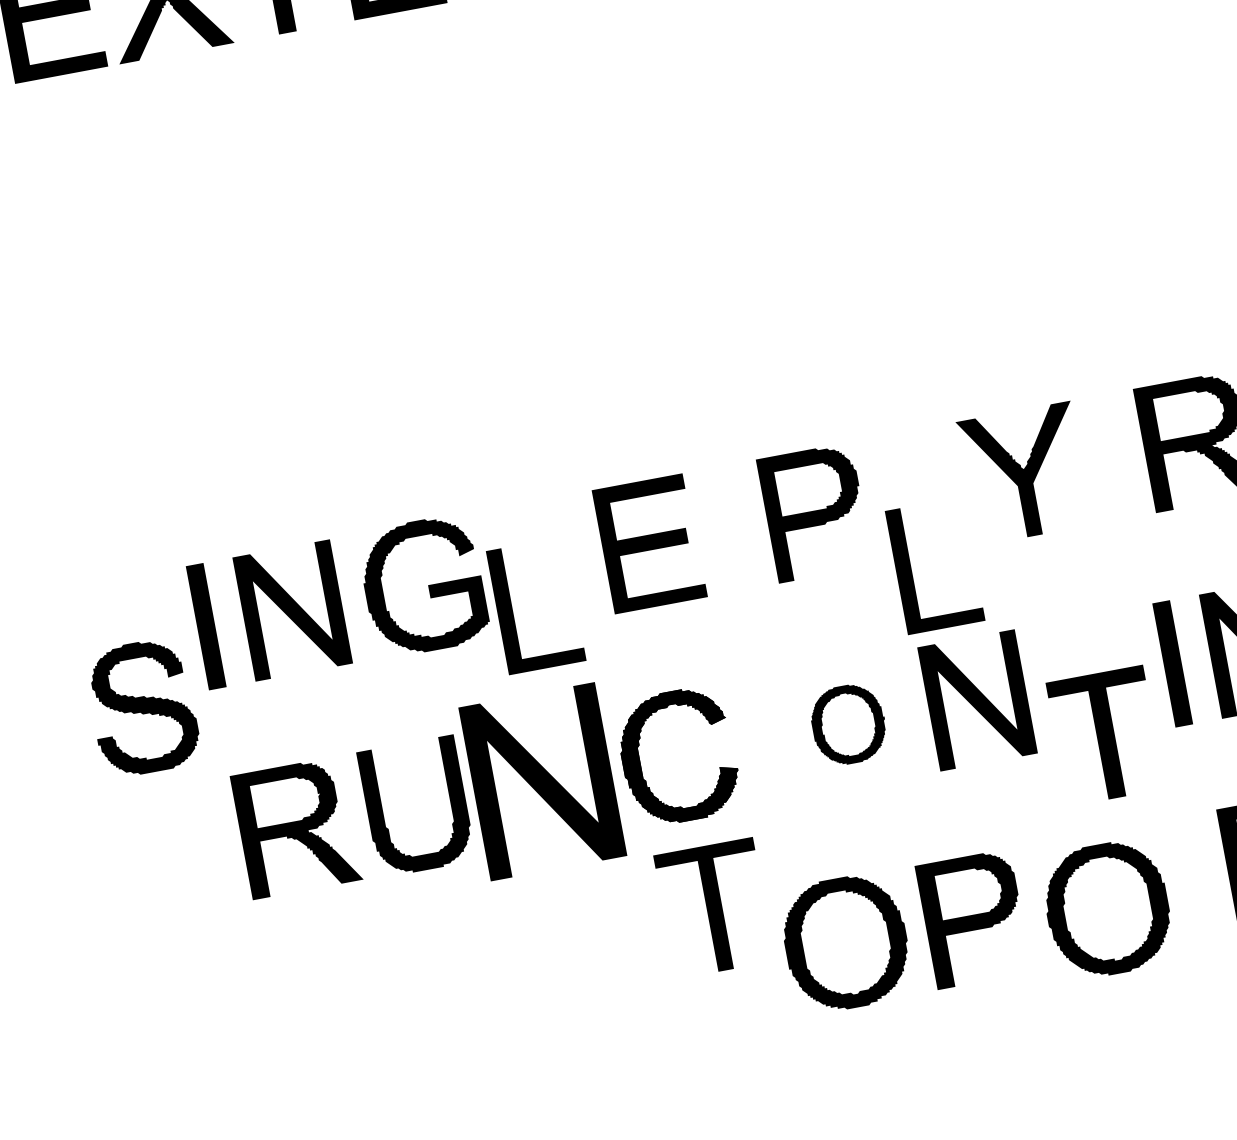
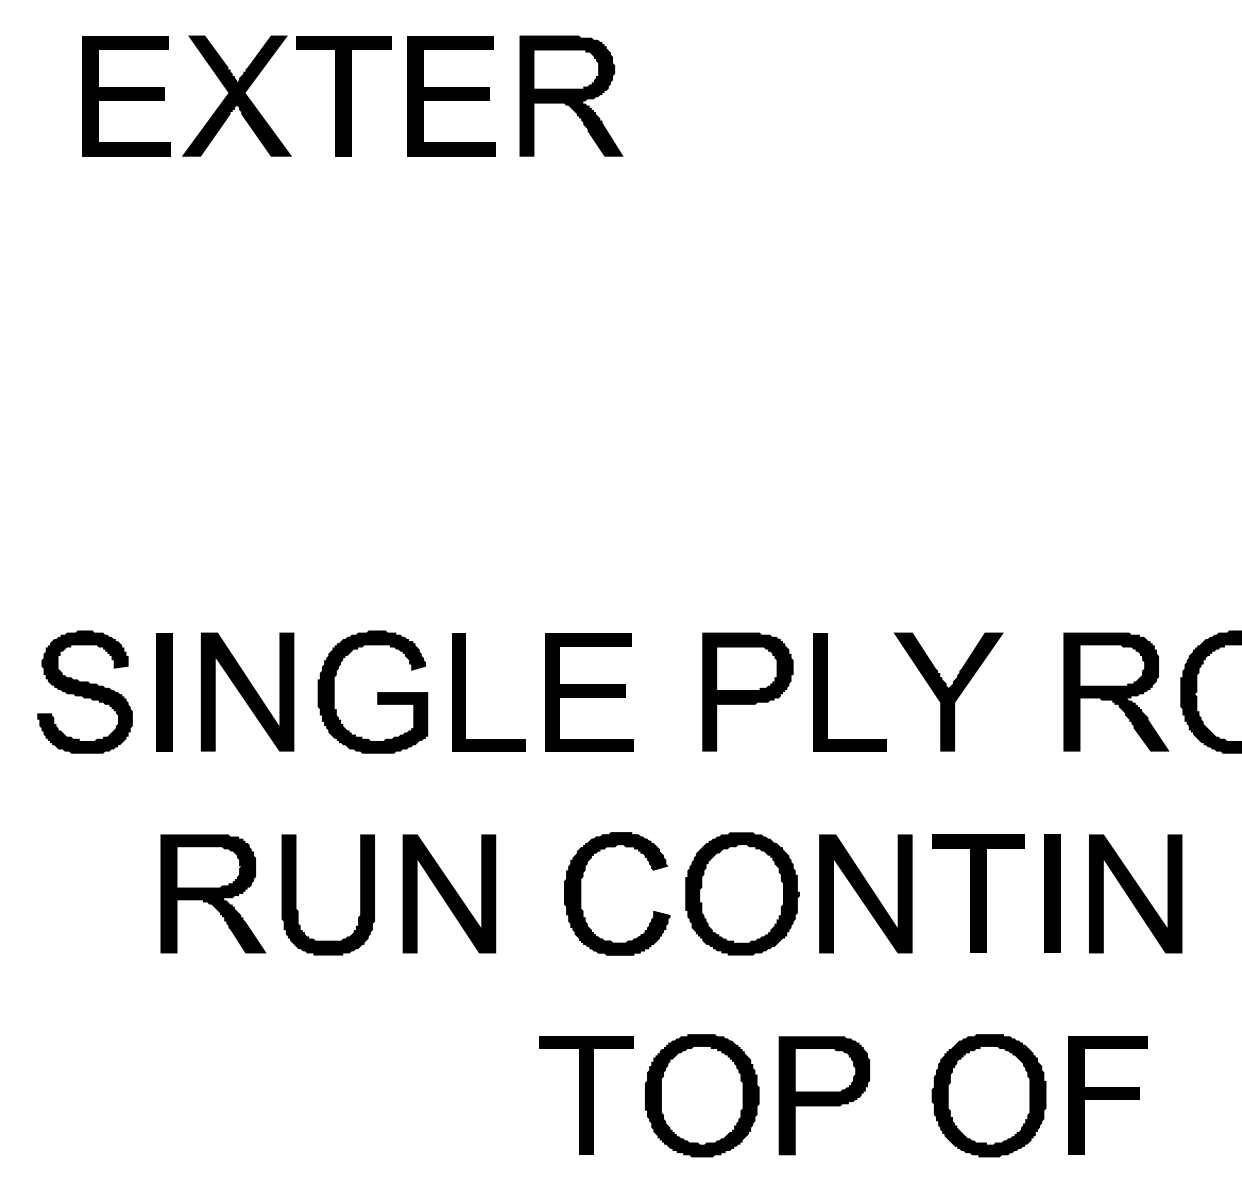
part: (911, 570) -> (827, 692), moved
part: (512, 610) -> (465, 692), moved
part: (142, 707) -> (84, 691), moved
part: (848, 724) -> (742, 893), size x1.67
part: (1105, 735) -> (978, 893), moved
part: (640, 762) -> (581, 893), moved
part: (542, 781) -> (449, 893), size x0.71
part: (714, 907) -> (586, 1095), moved
part: (1106, 909) -> (988, 1095), moved

